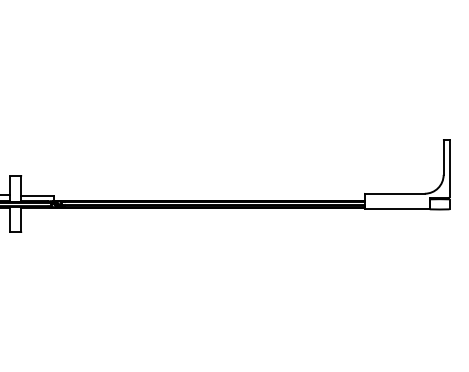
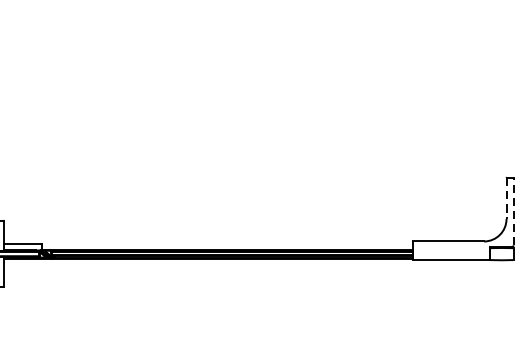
line: (443, 158) -> (506, 199), solid -> dashed
line: (449, 168) -> (513, 211), solid -> dashed

